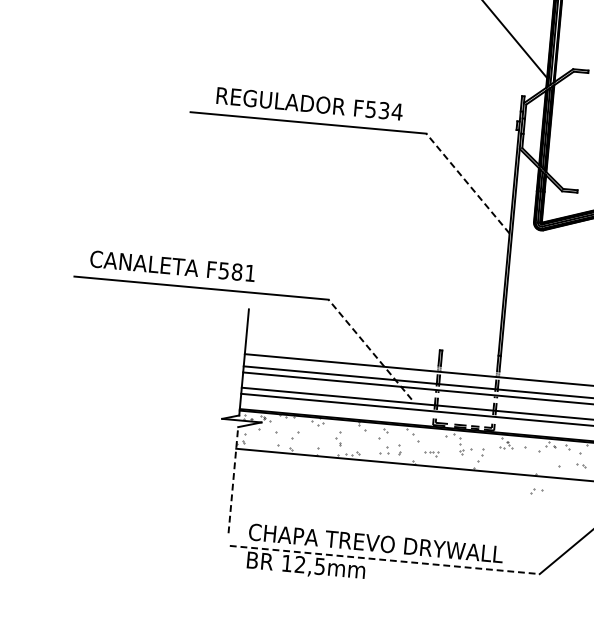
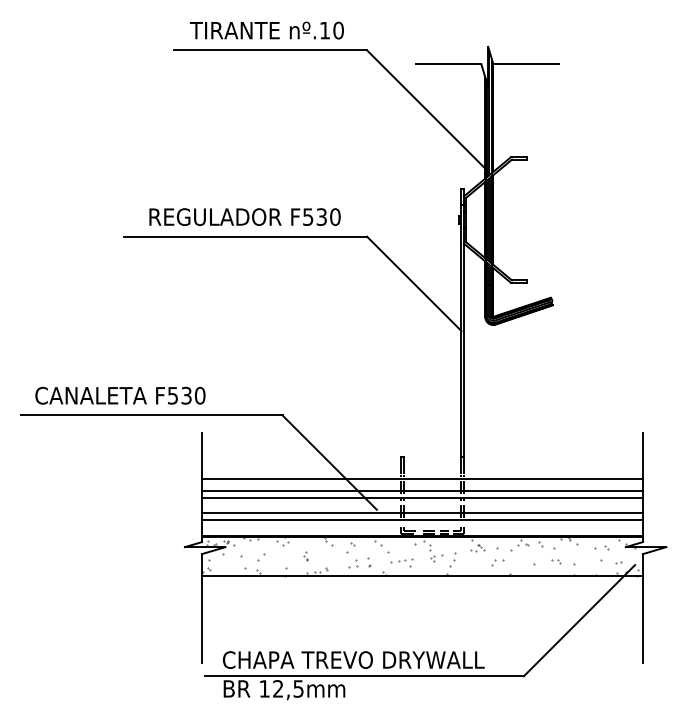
text: (396, 111) -> (334, 216), F534 -> F530
line: (468, 183) -> (414, 283), dashed -> solid
text: (243, 272) -> (193, 395), F581 -> F530
line: (369, 349) -> (329, 462), dashed -> solid
part: (338, 438) -> (305, 556), size x0.62
part: (431, 452) -> (401, 562), size x1.67
line: (233, 479) -> (202, 608), dashed -> solid
part: (536, 491) -> (497, 562), moved
line: (385, 560) -> (364, 676), dashed -> solid

